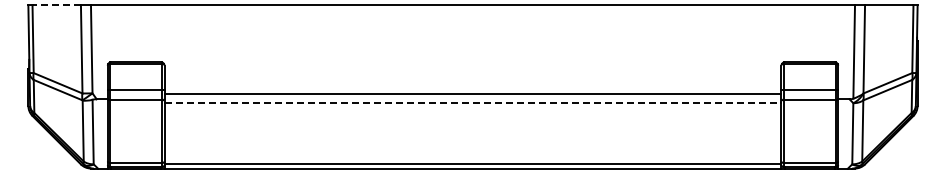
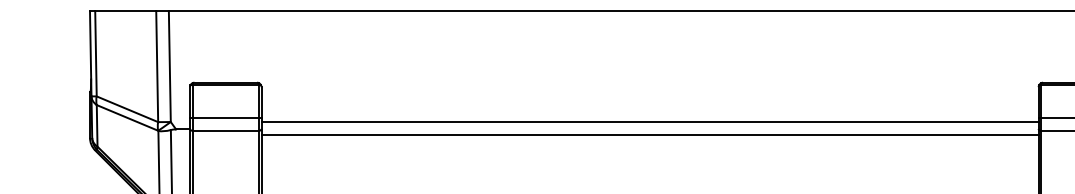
line: (56, 5) -> (125, 11), dashed -> solid
line: (473, 103) -> (650, 134), dashed -> solid

